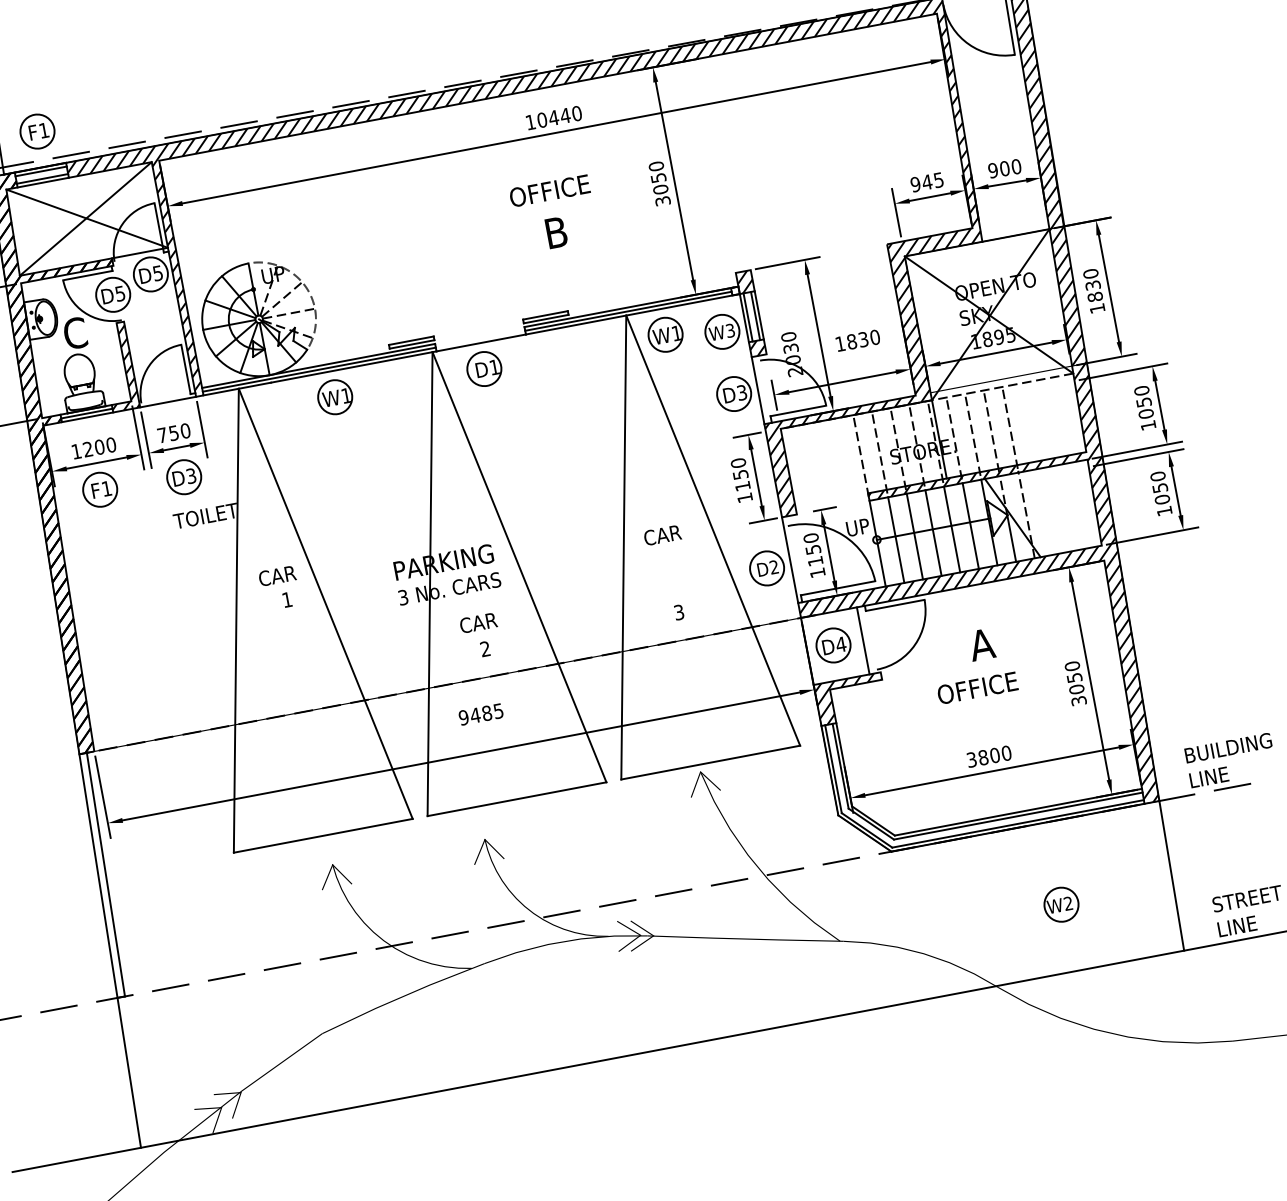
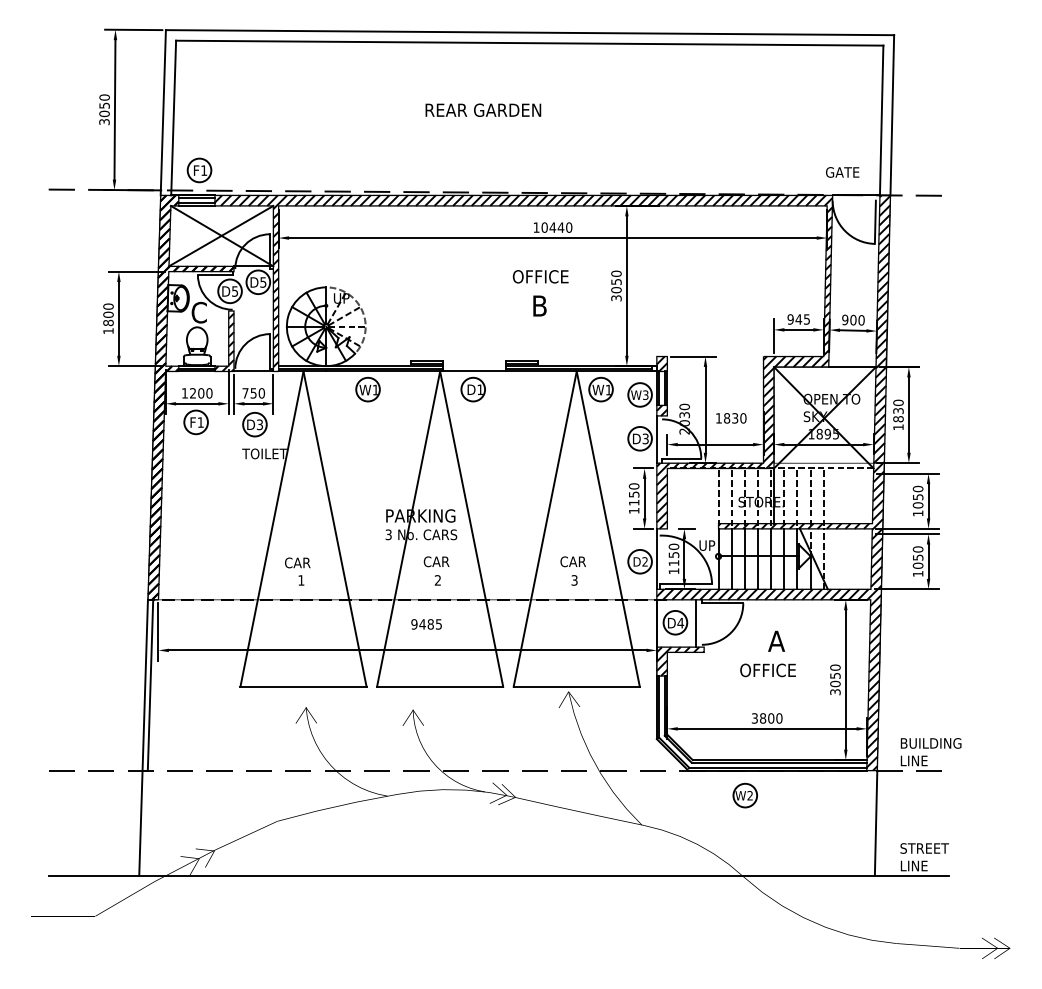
text: (661, 535) -> (572, 561), moved
text: (279, 588) -> (297, 571), moved
part: (1060, 904) -> (744, 795), moved

